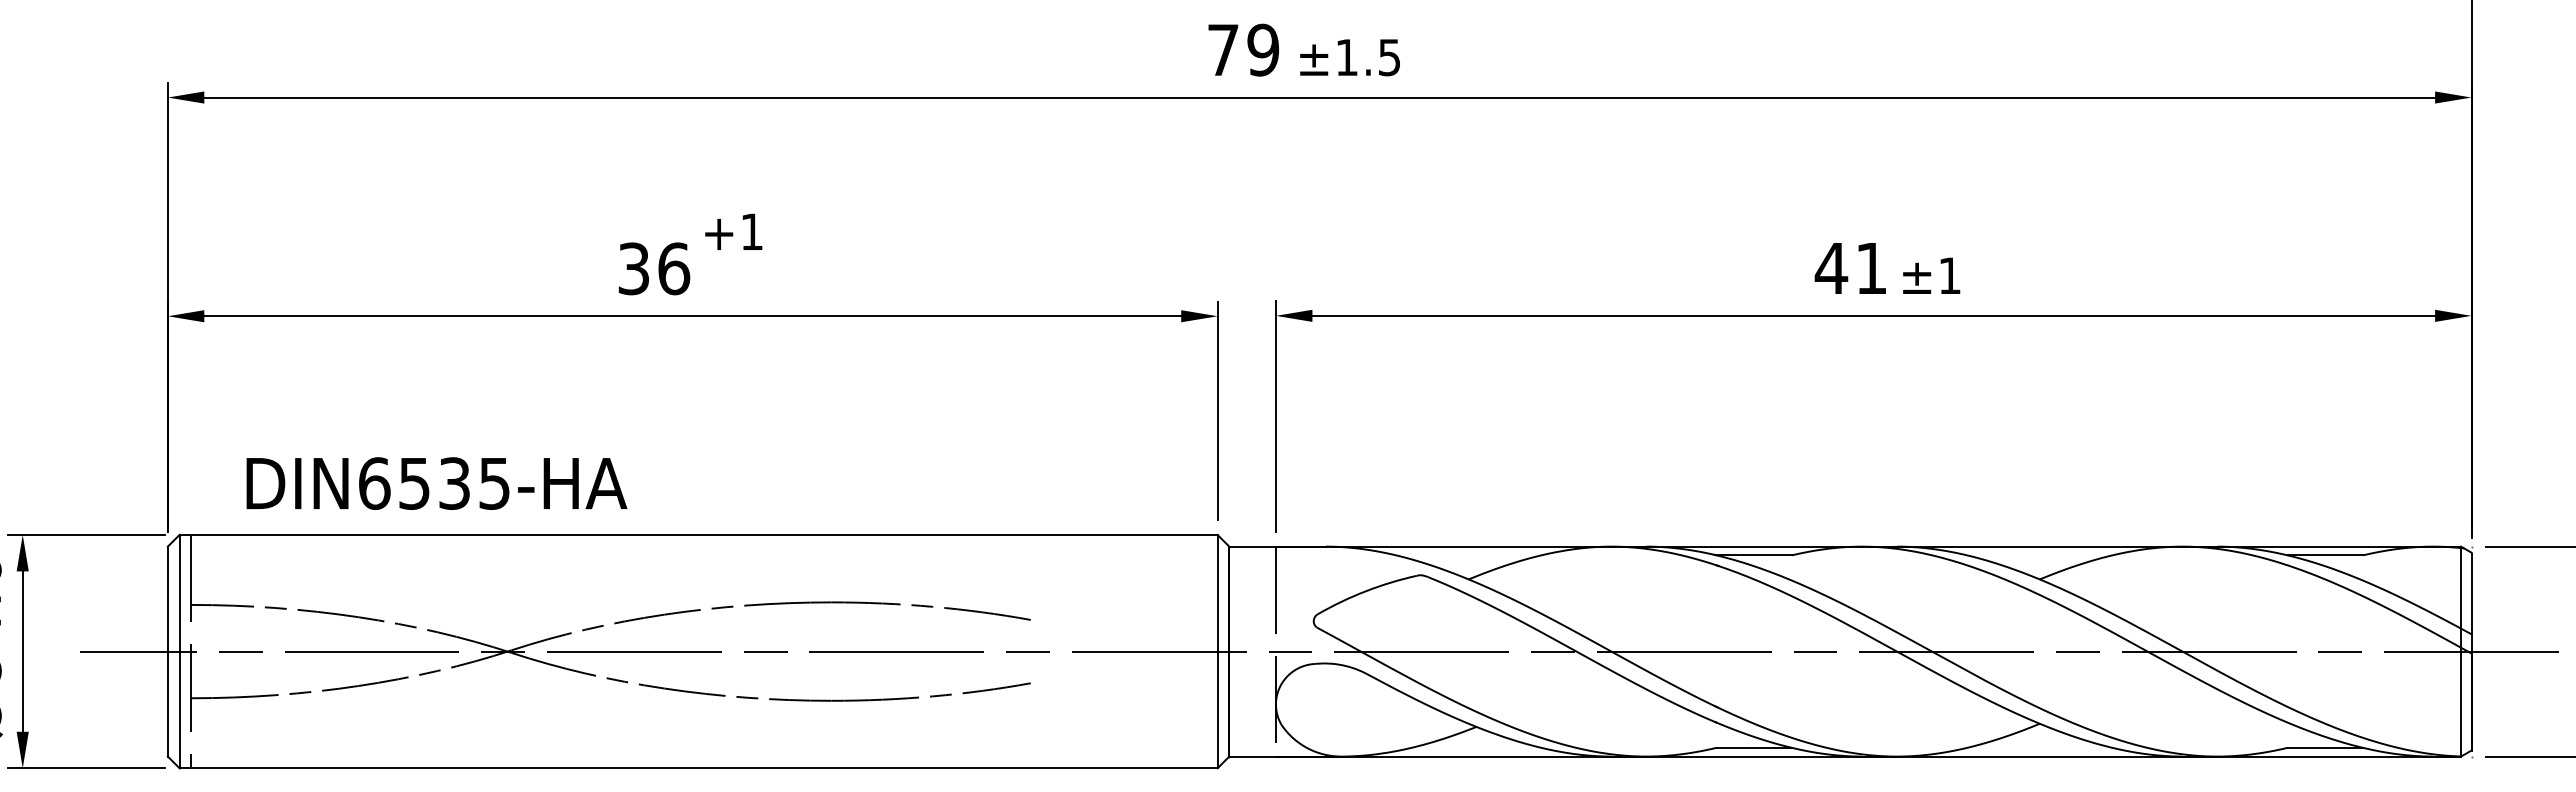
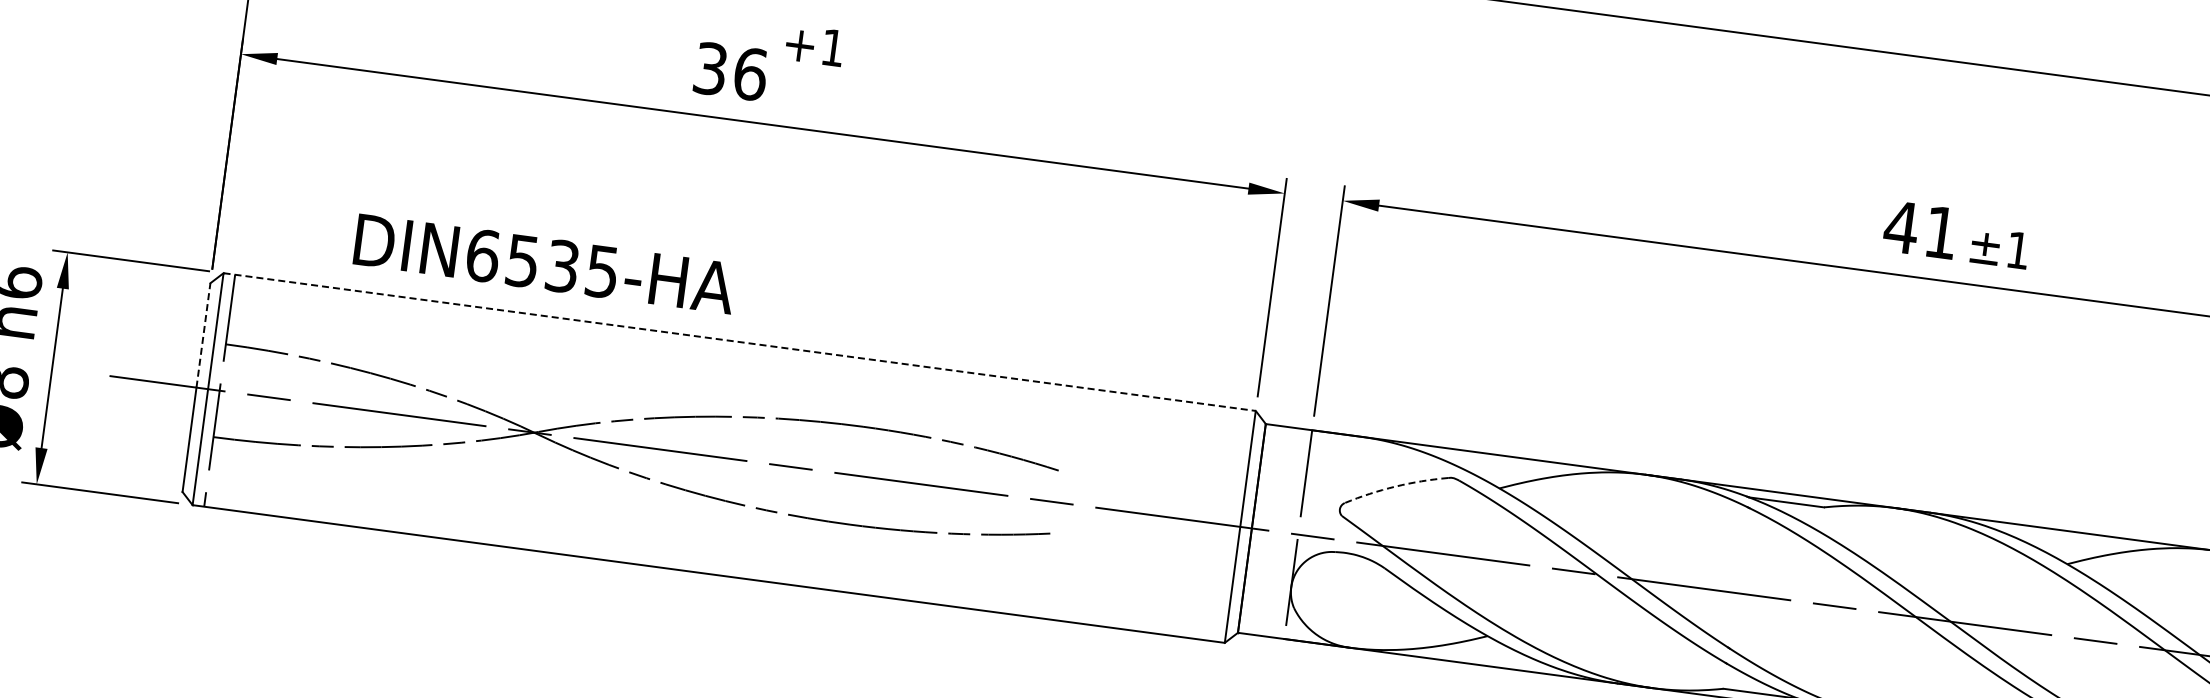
text: (436, 483) -> (544, 263), moved
line: (699, 534) -> (740, 341), solid -> dashed
arc: (1365, 591) -> (1395, 486), solid -> dashed
line: (167, 598) -> (203, 334), solid -> dashed

